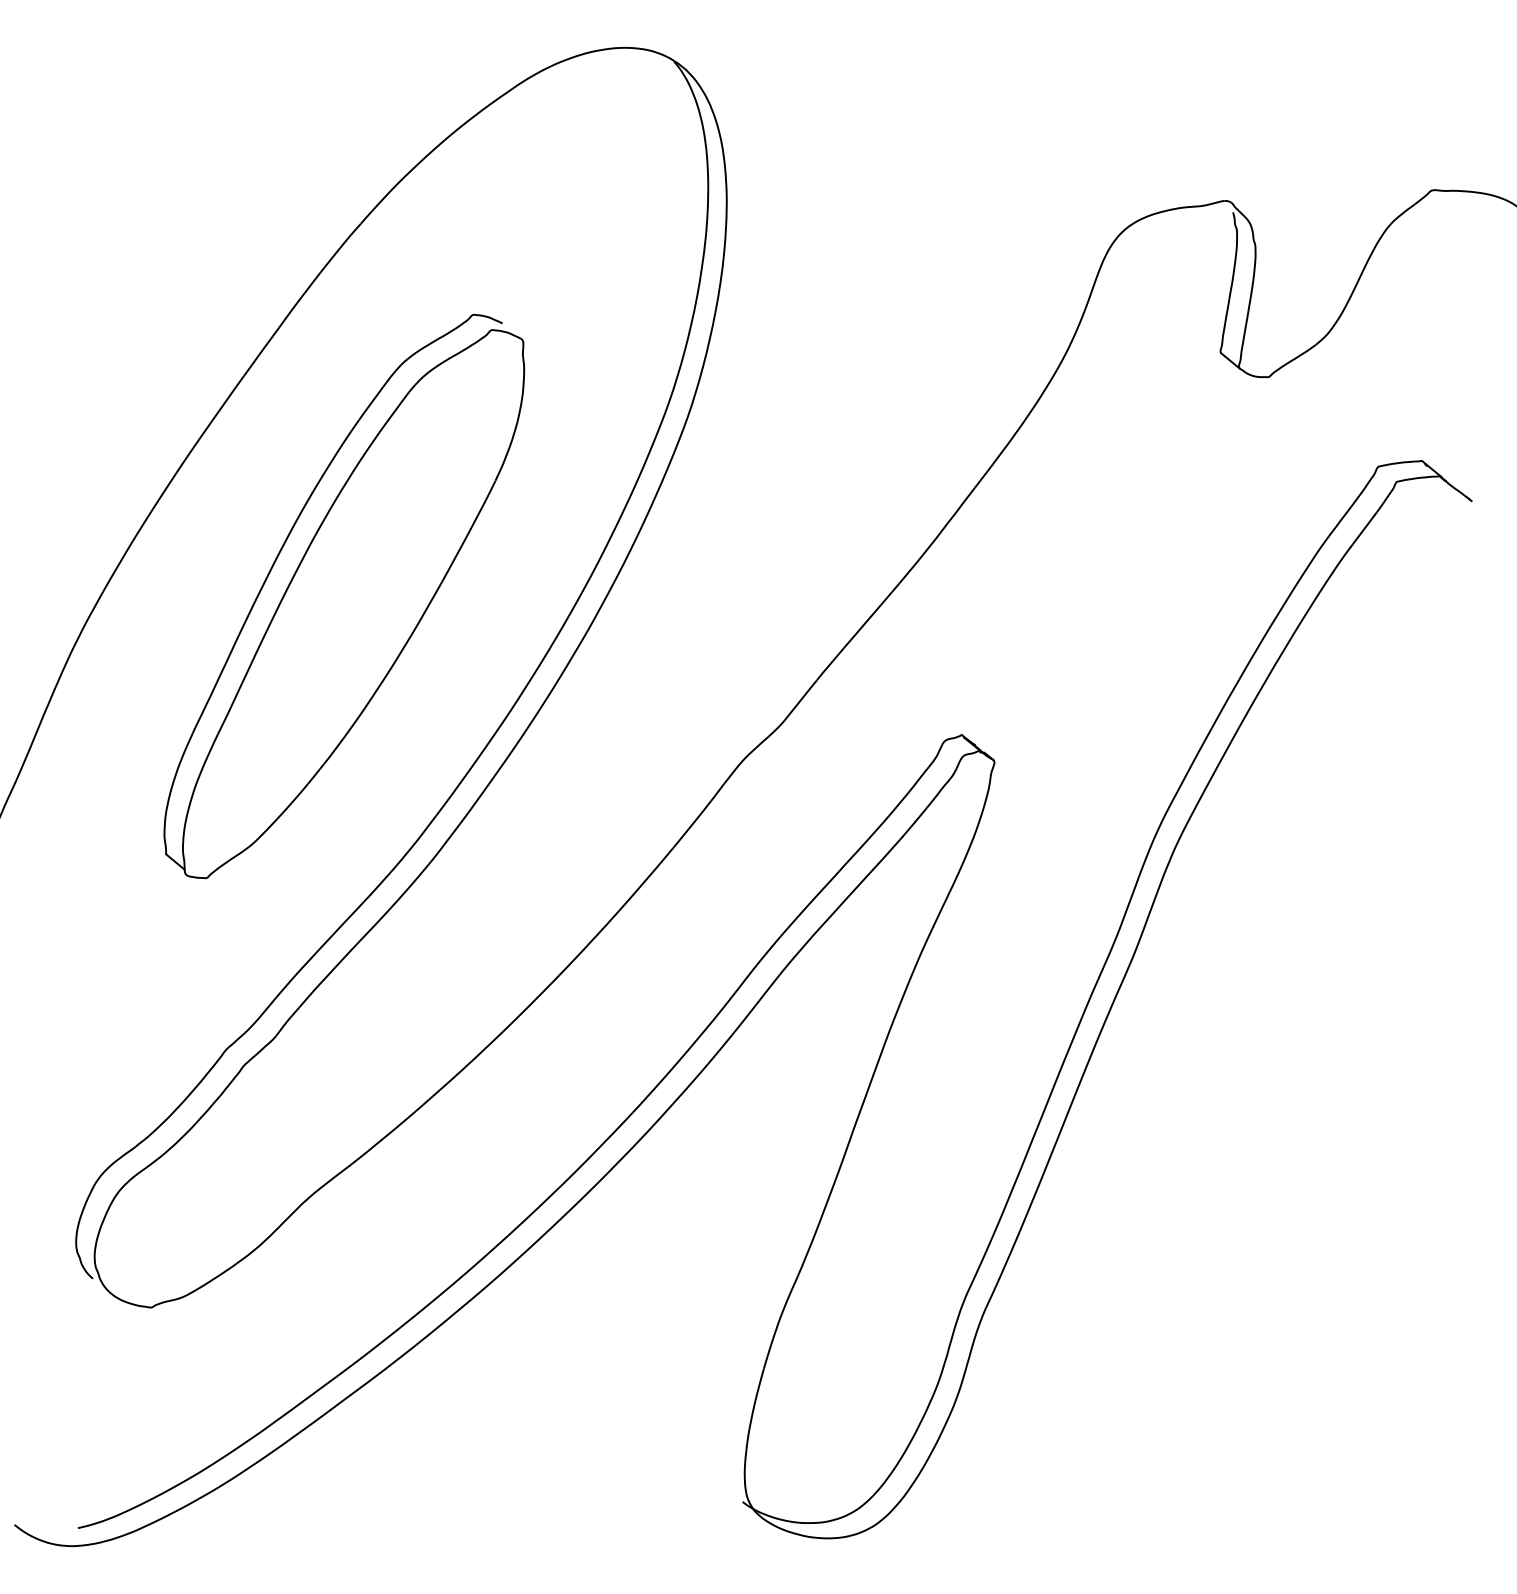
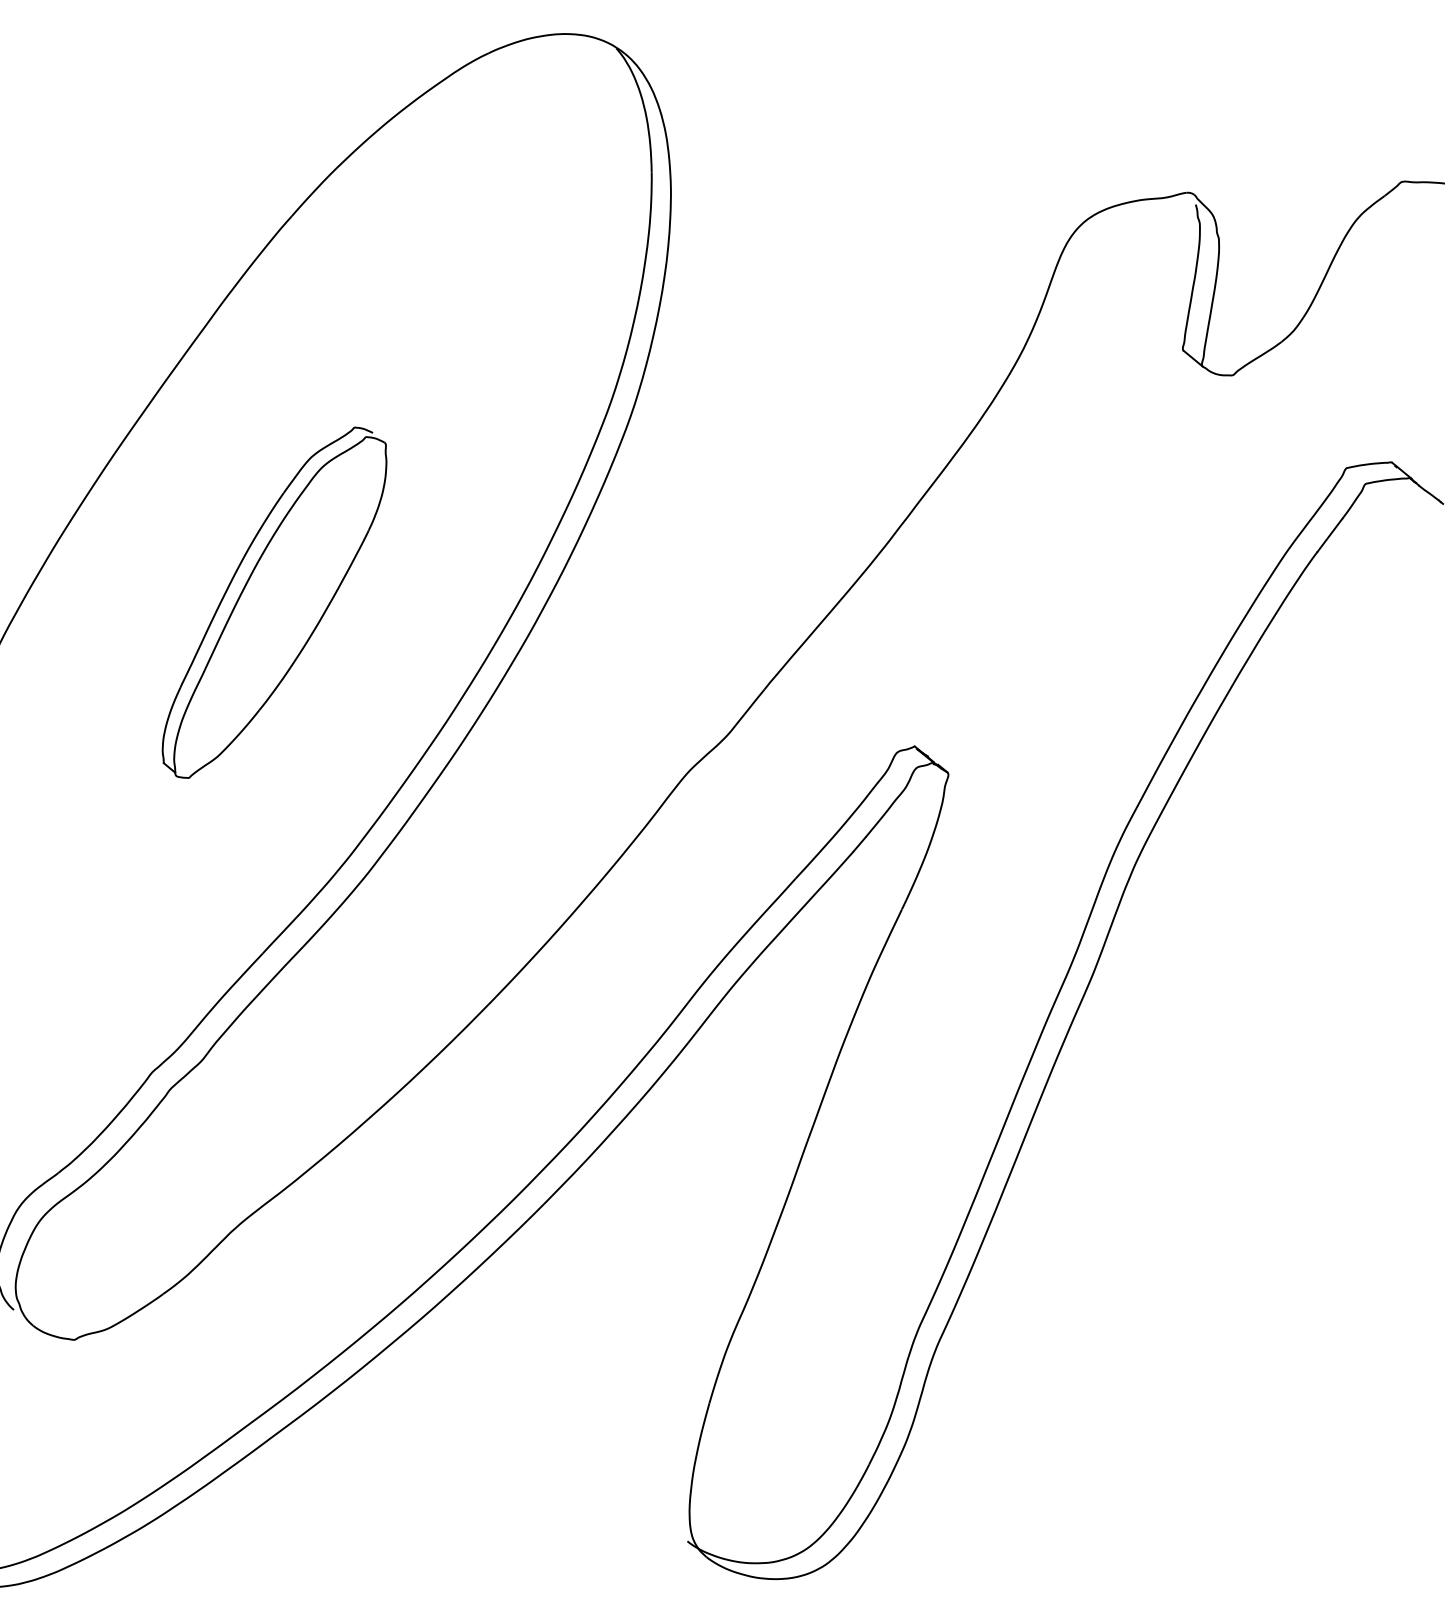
part: (344, 596) -> (274, 602), size x0.6

